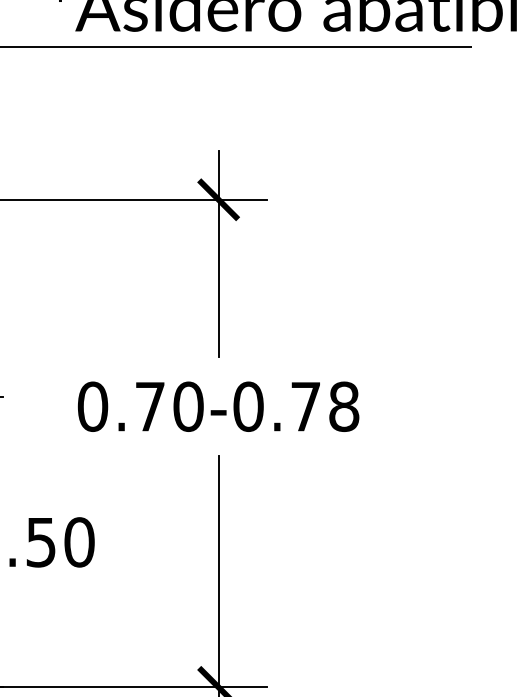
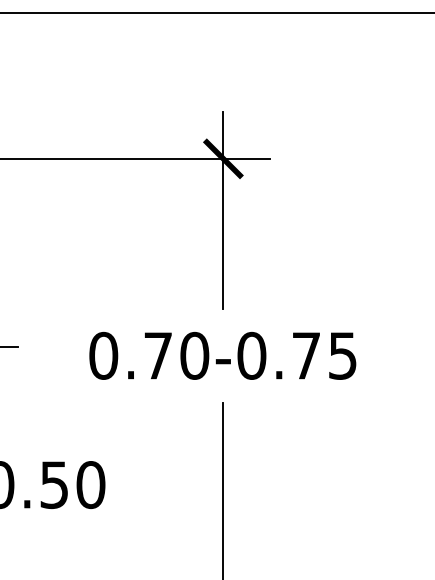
text: (344, 406) -> (343, 355), 0.70-0.78 -> 0.70-0.75

